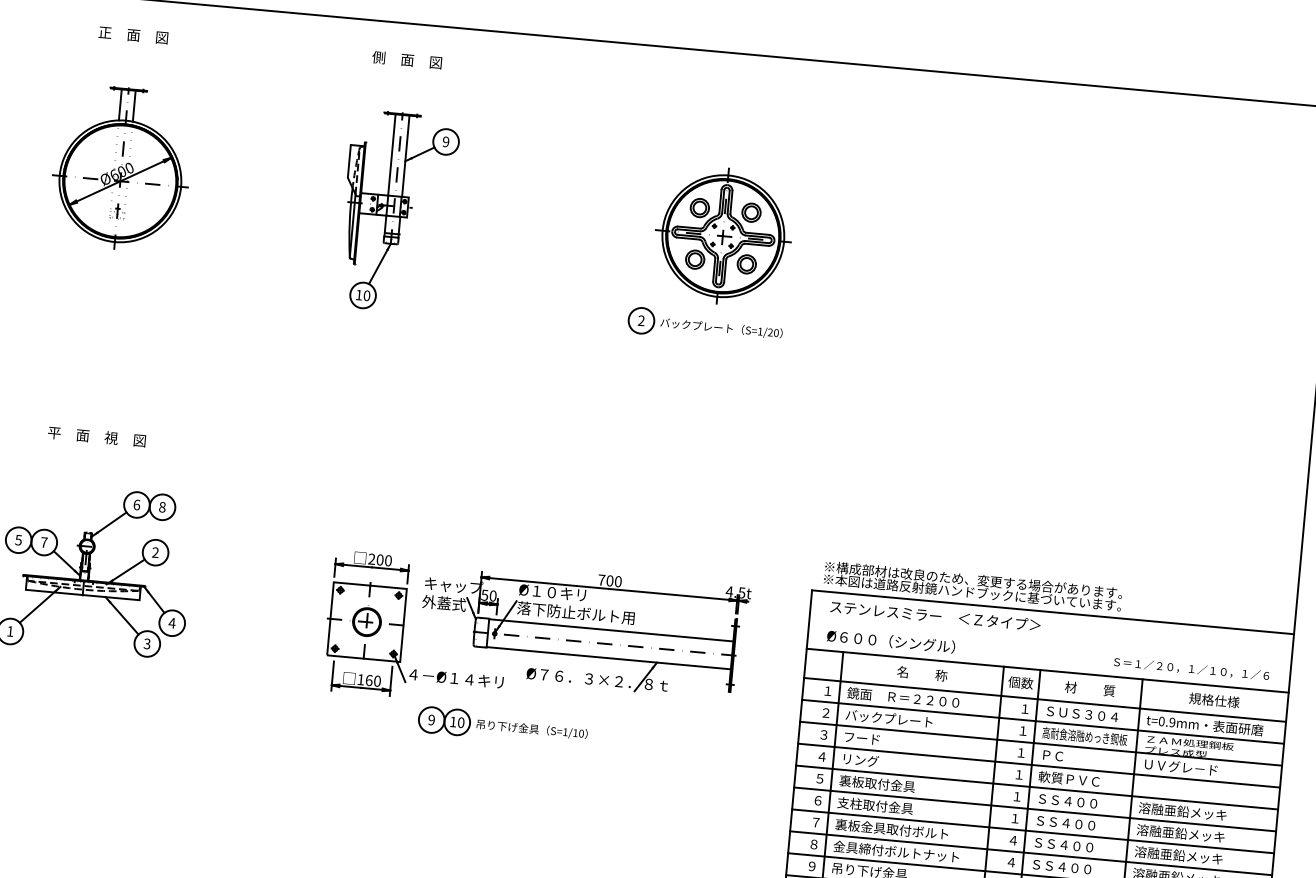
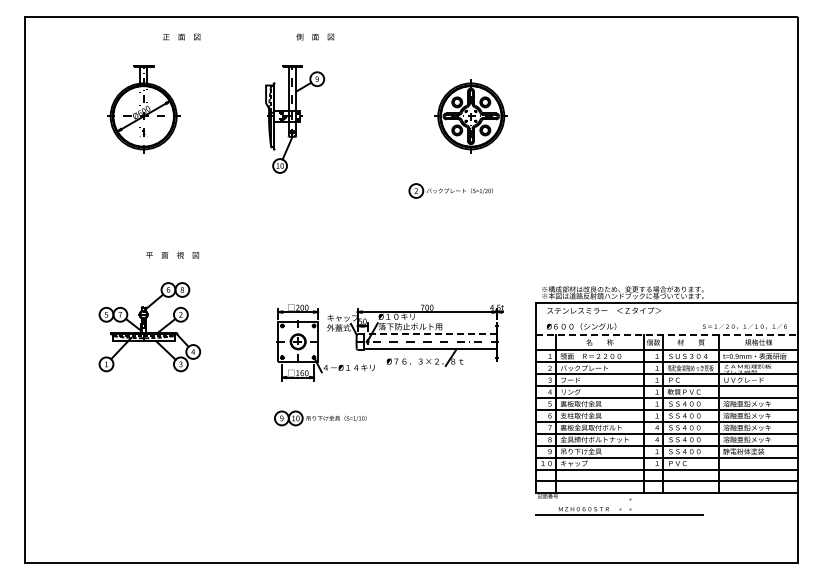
text: (133, 34) -> (181, 36), moved
text: (407, 59) -> (315, 36), moved
part: (704, 325) -> (450, 190), moved
text: (96, 435) -> (172, 254), moved
line: (609, 630) -> (429, 334), solid -> dashed
line: (1047, 670) -> (667, 334), solid -> dashed
part: (502, 726) -> (320, 418), moved

